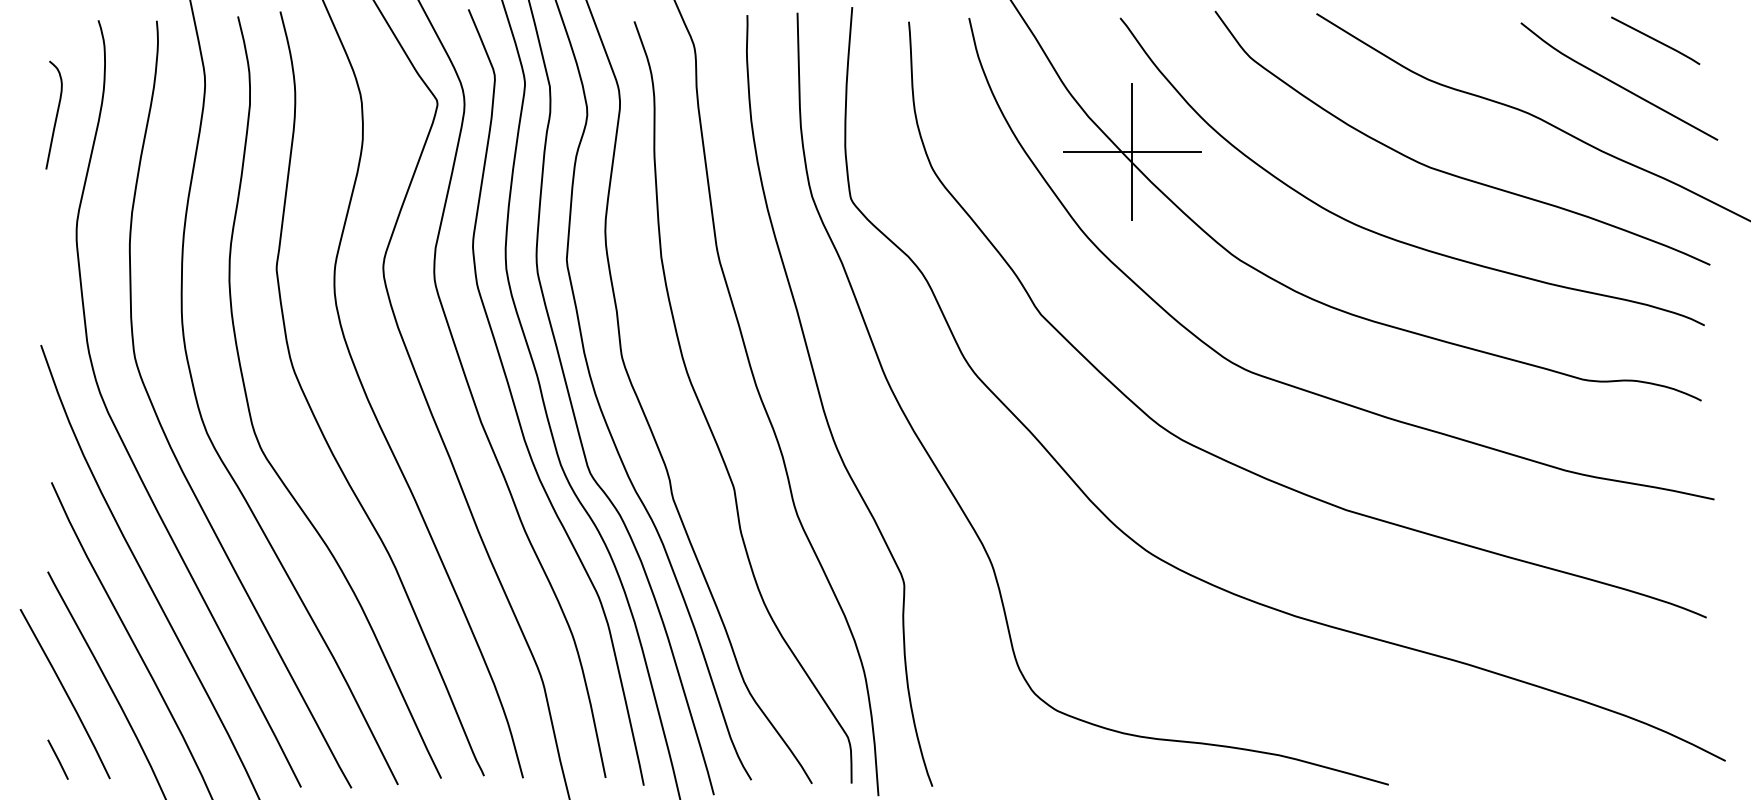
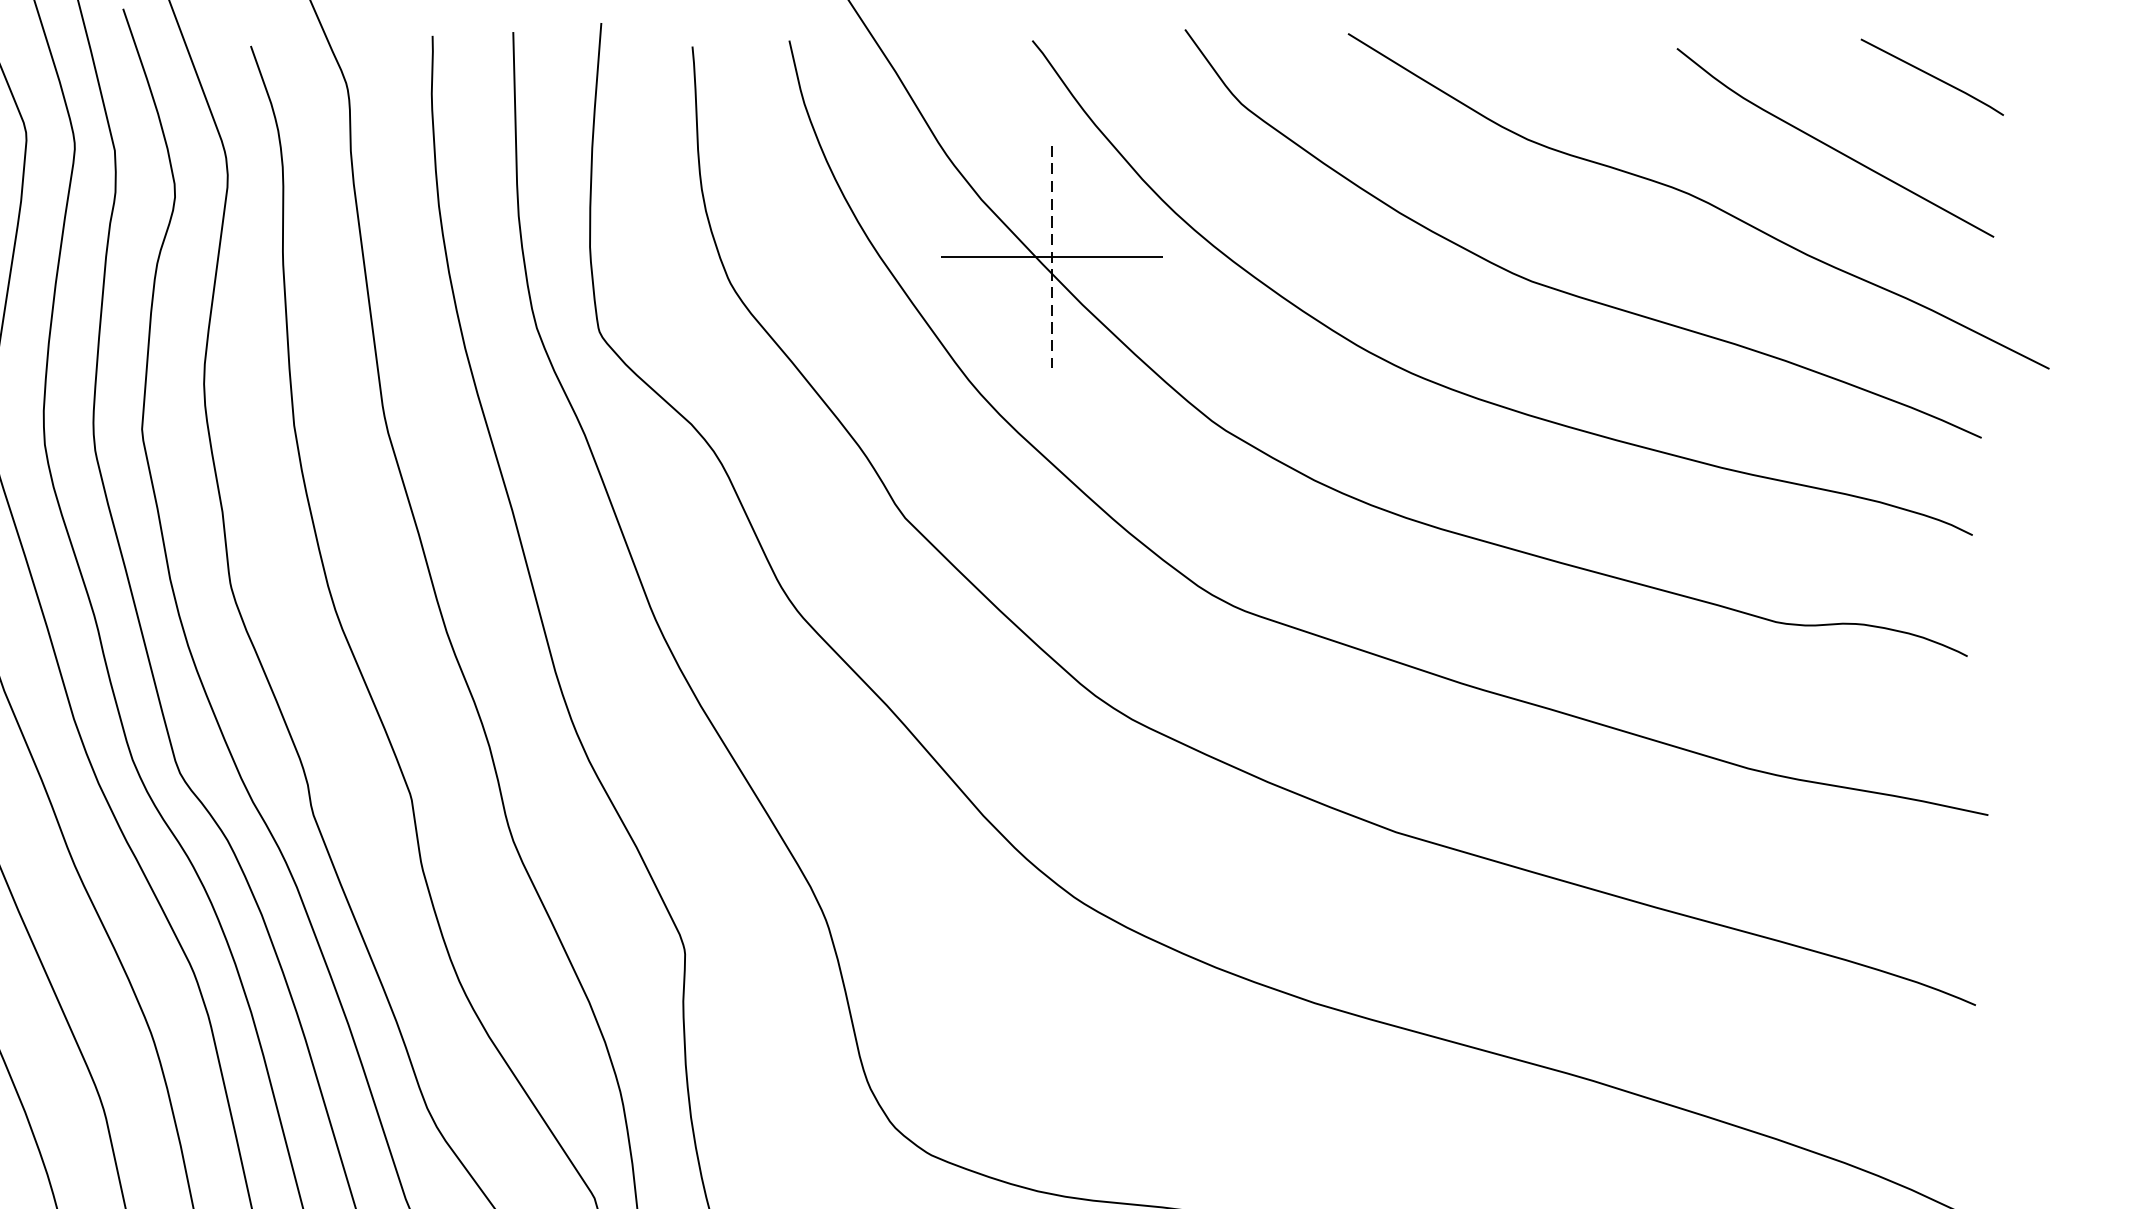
line: (1655, 40) -> (1932, 76), moved
line: (1132, 152) -> (1052, 256), solid -> dashed

